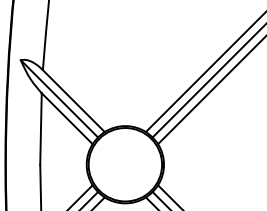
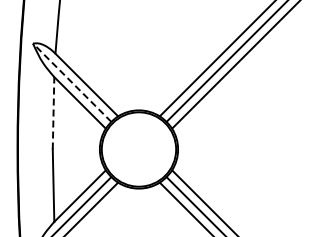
line: (58, 98) -> (71, 82), solid -> dashed
line: (40, 128) -> (53, 112), solid -> dashed

